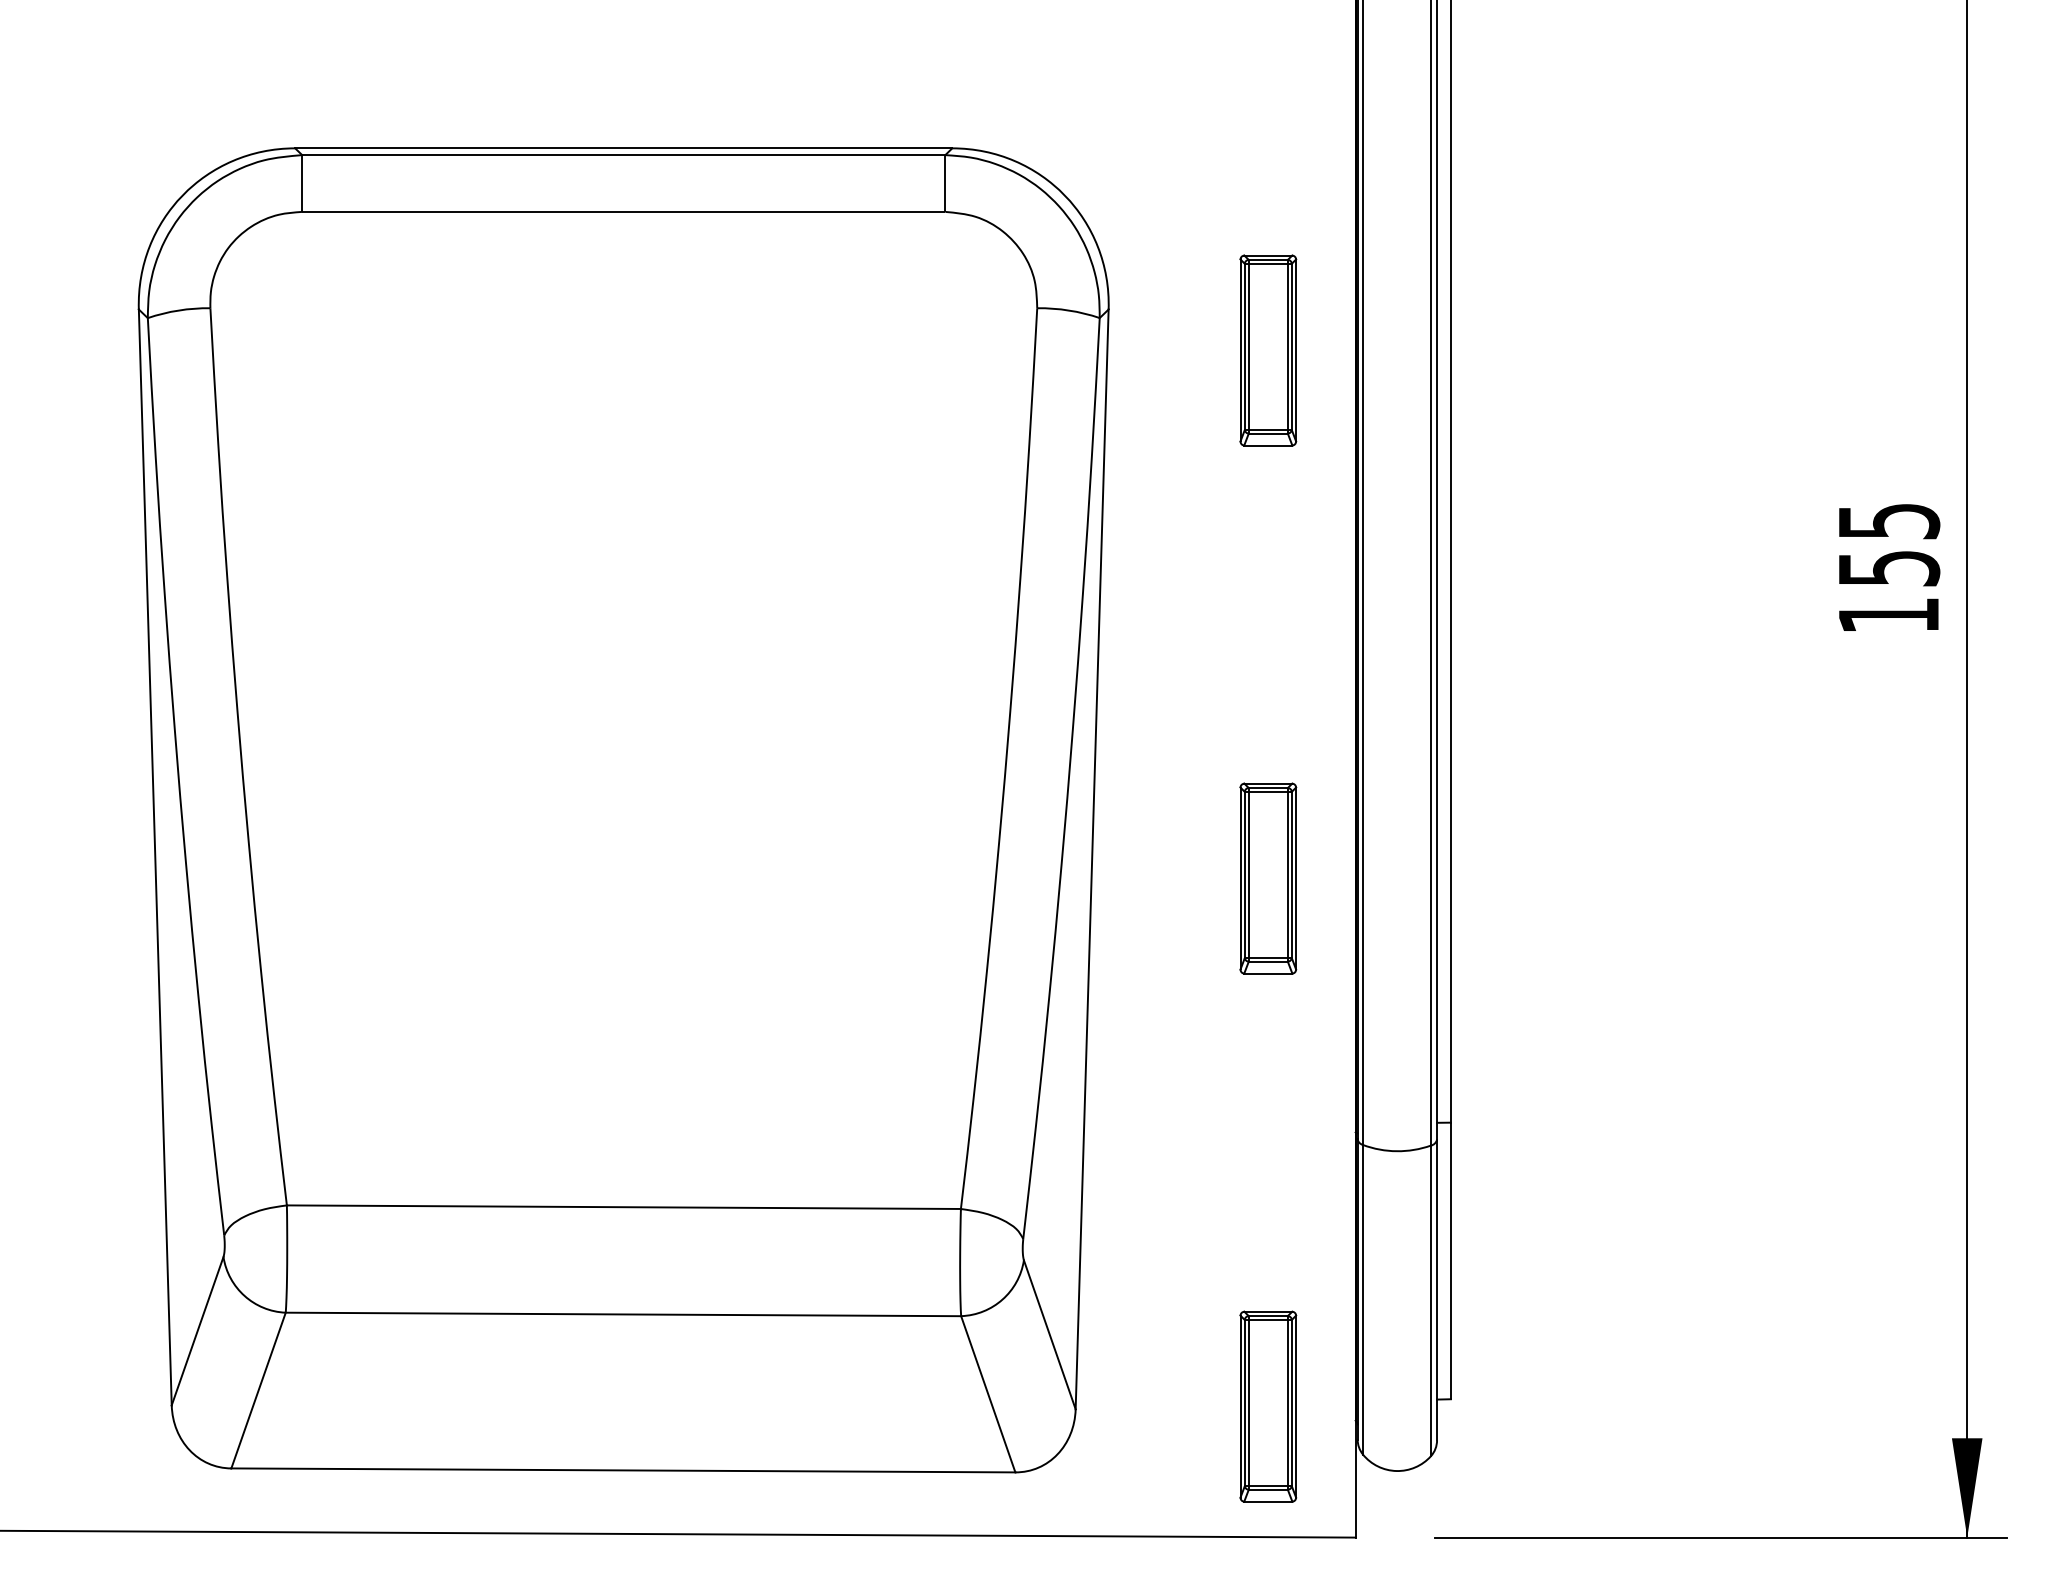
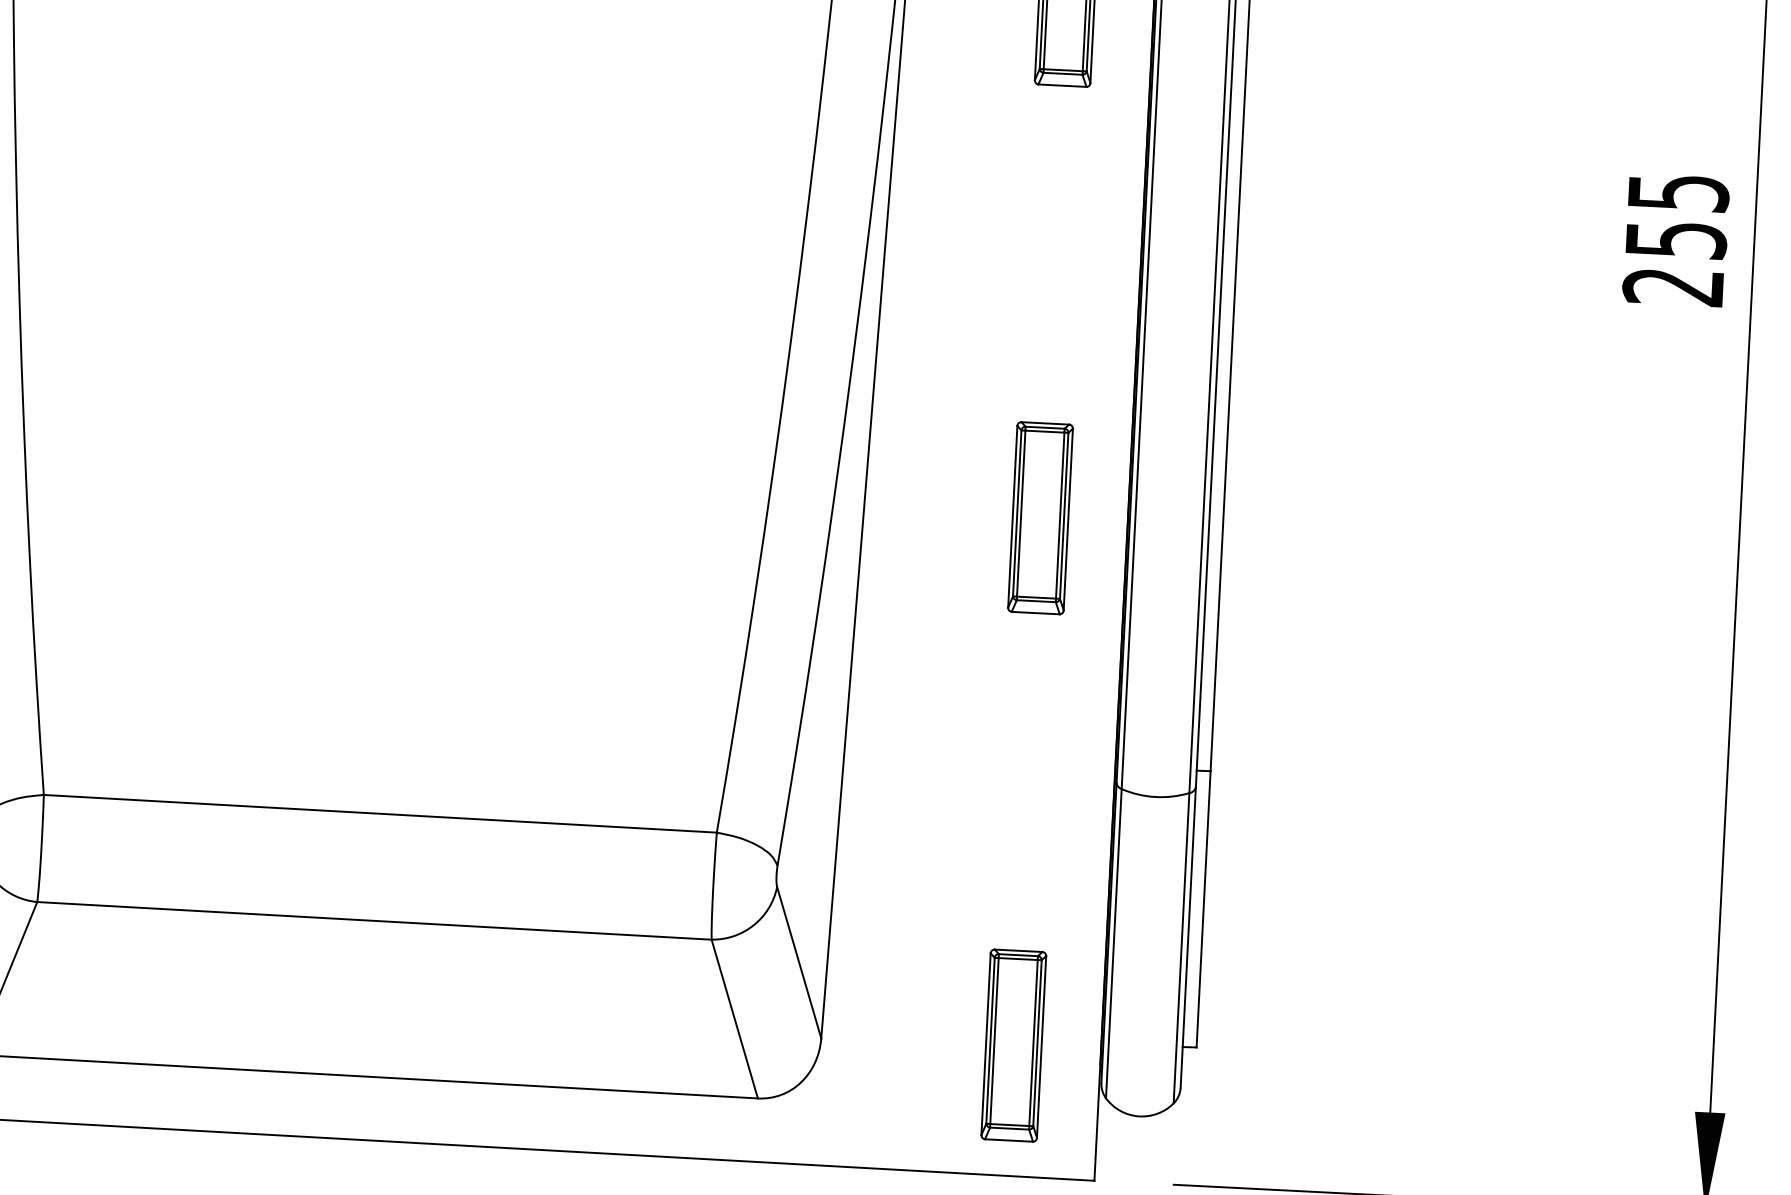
text: (1887, 615) -> (1672, 286), 155 -> 255

